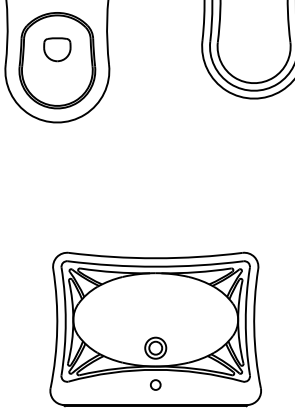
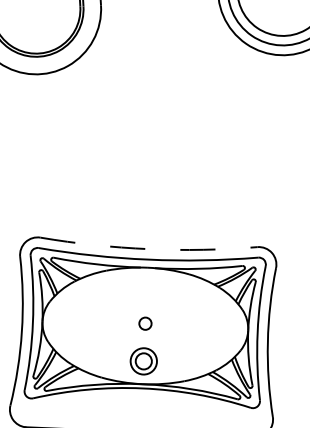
arc: (155, 258) -> (148, 249), solid -> dashed
circle: (155, 384) -> (145, 323), moved

